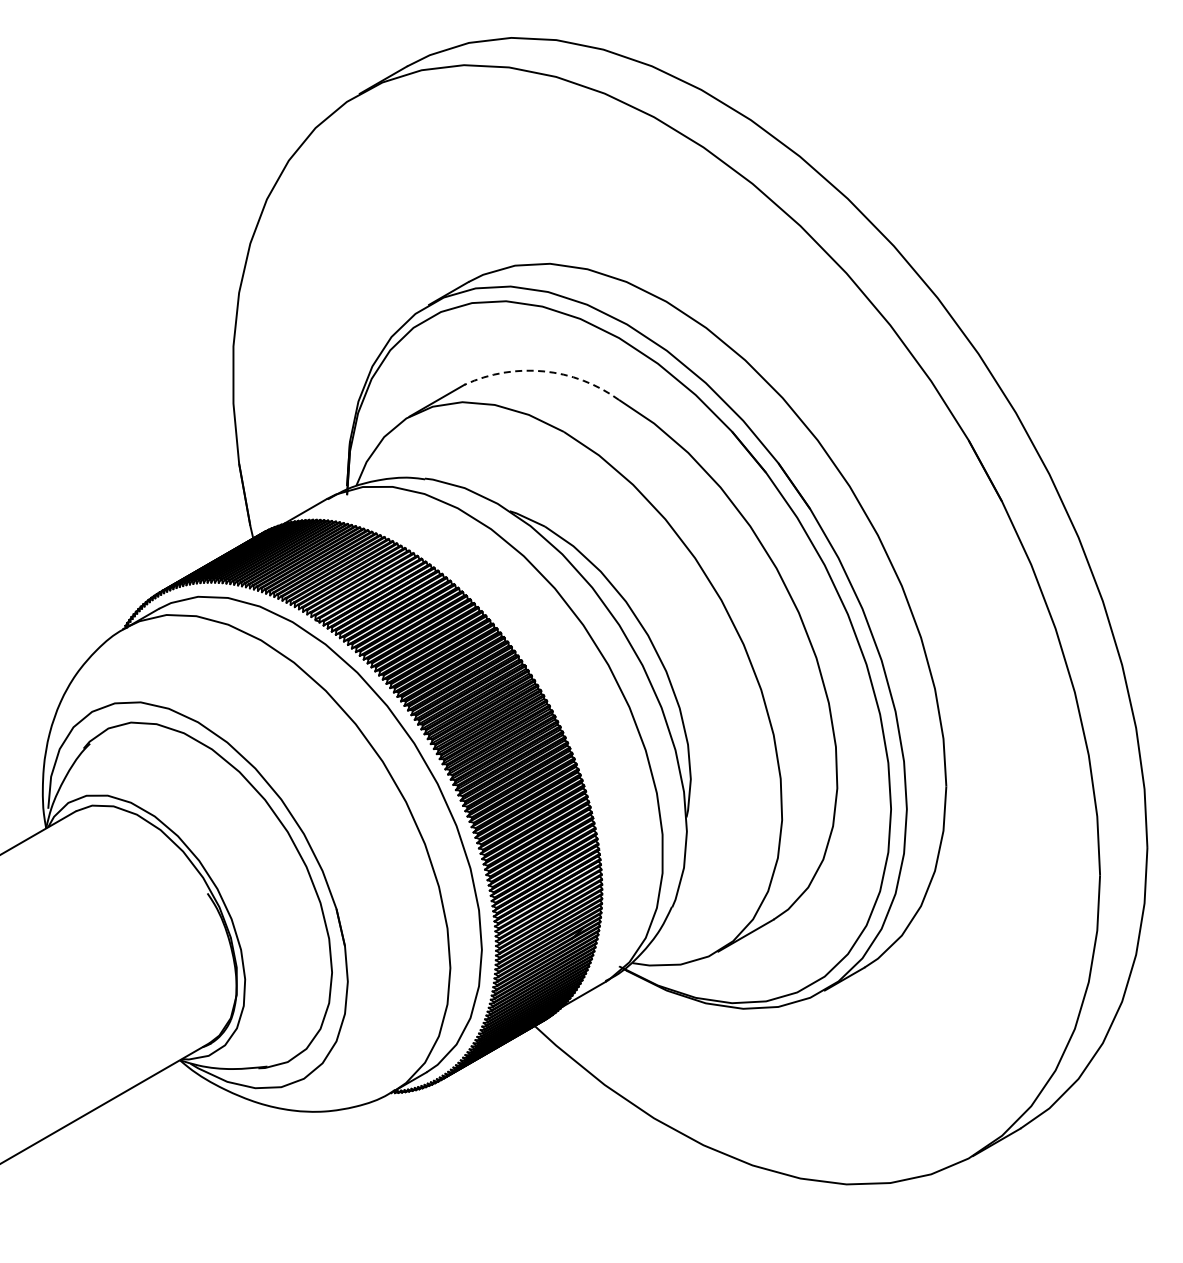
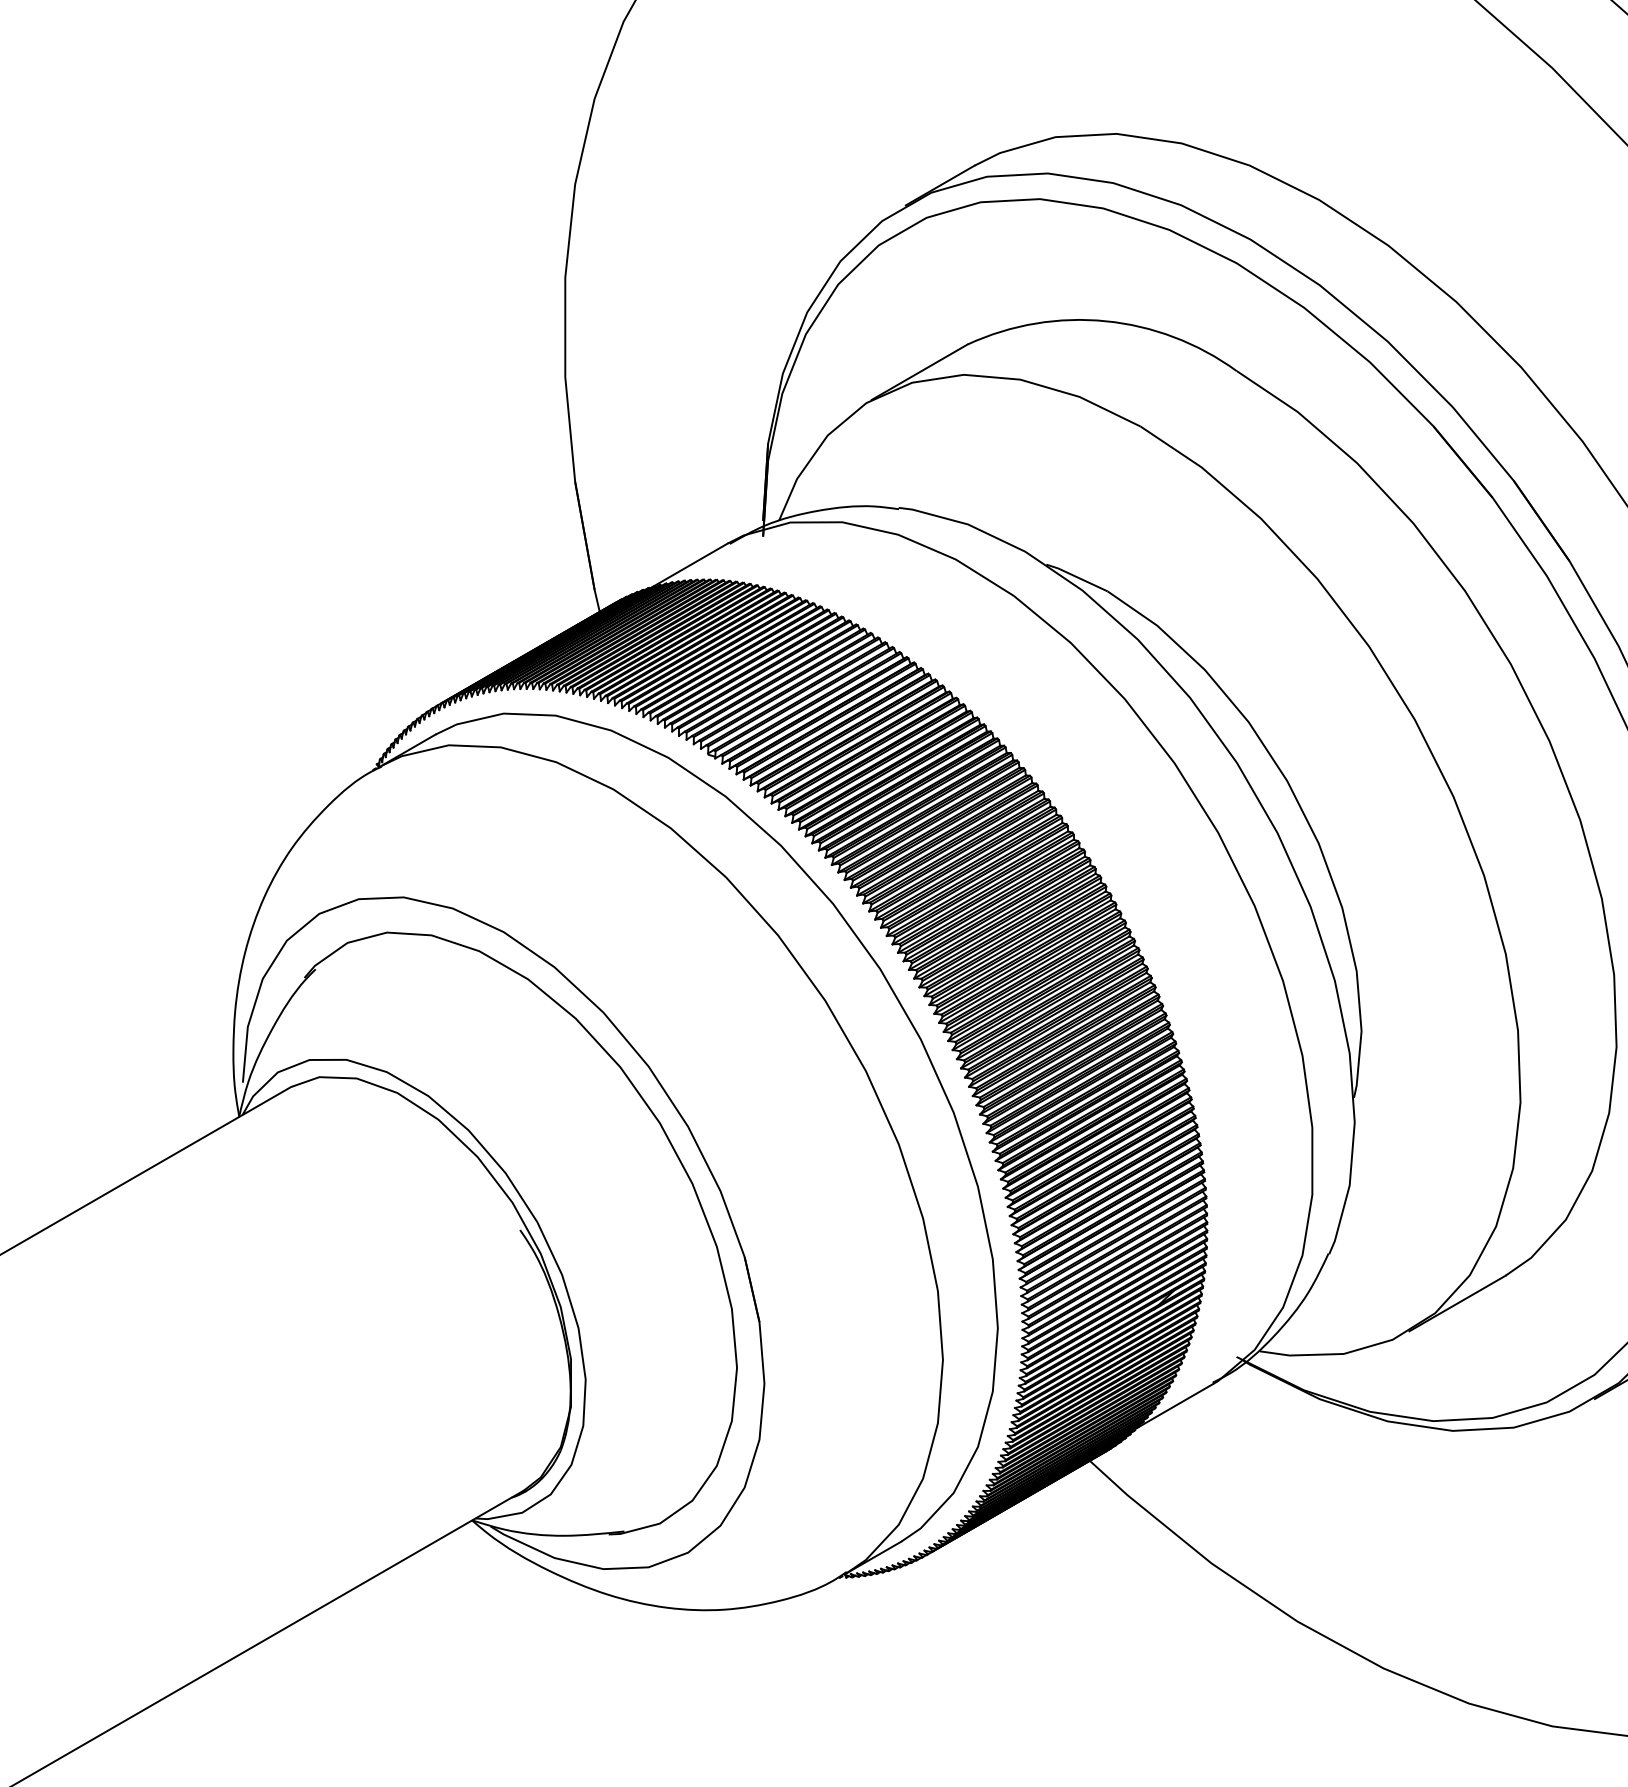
arc: (543, 371) -> (1105, 321), dashed -> solid

